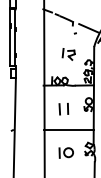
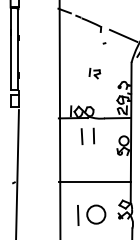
part: (68, 54) -> (94, 73), size x0.6
part: (63, 109) -> (87, 136), moved
part: (65, 152) -> (90, 214), size x1.4

